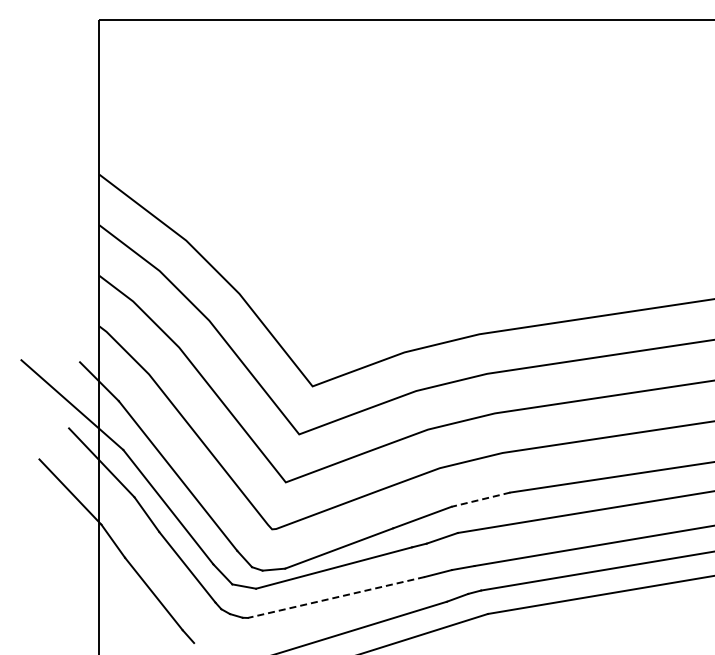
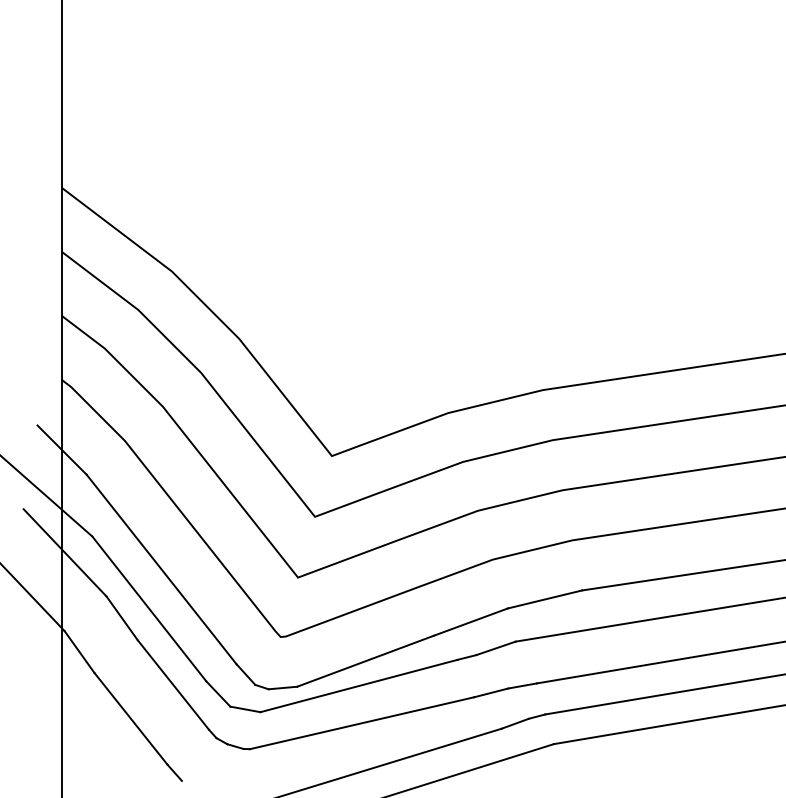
line: (480, 499) -> (544, 599), dashed -> solid
line: (336, 597) -> (362, 723), dashed -> solid

